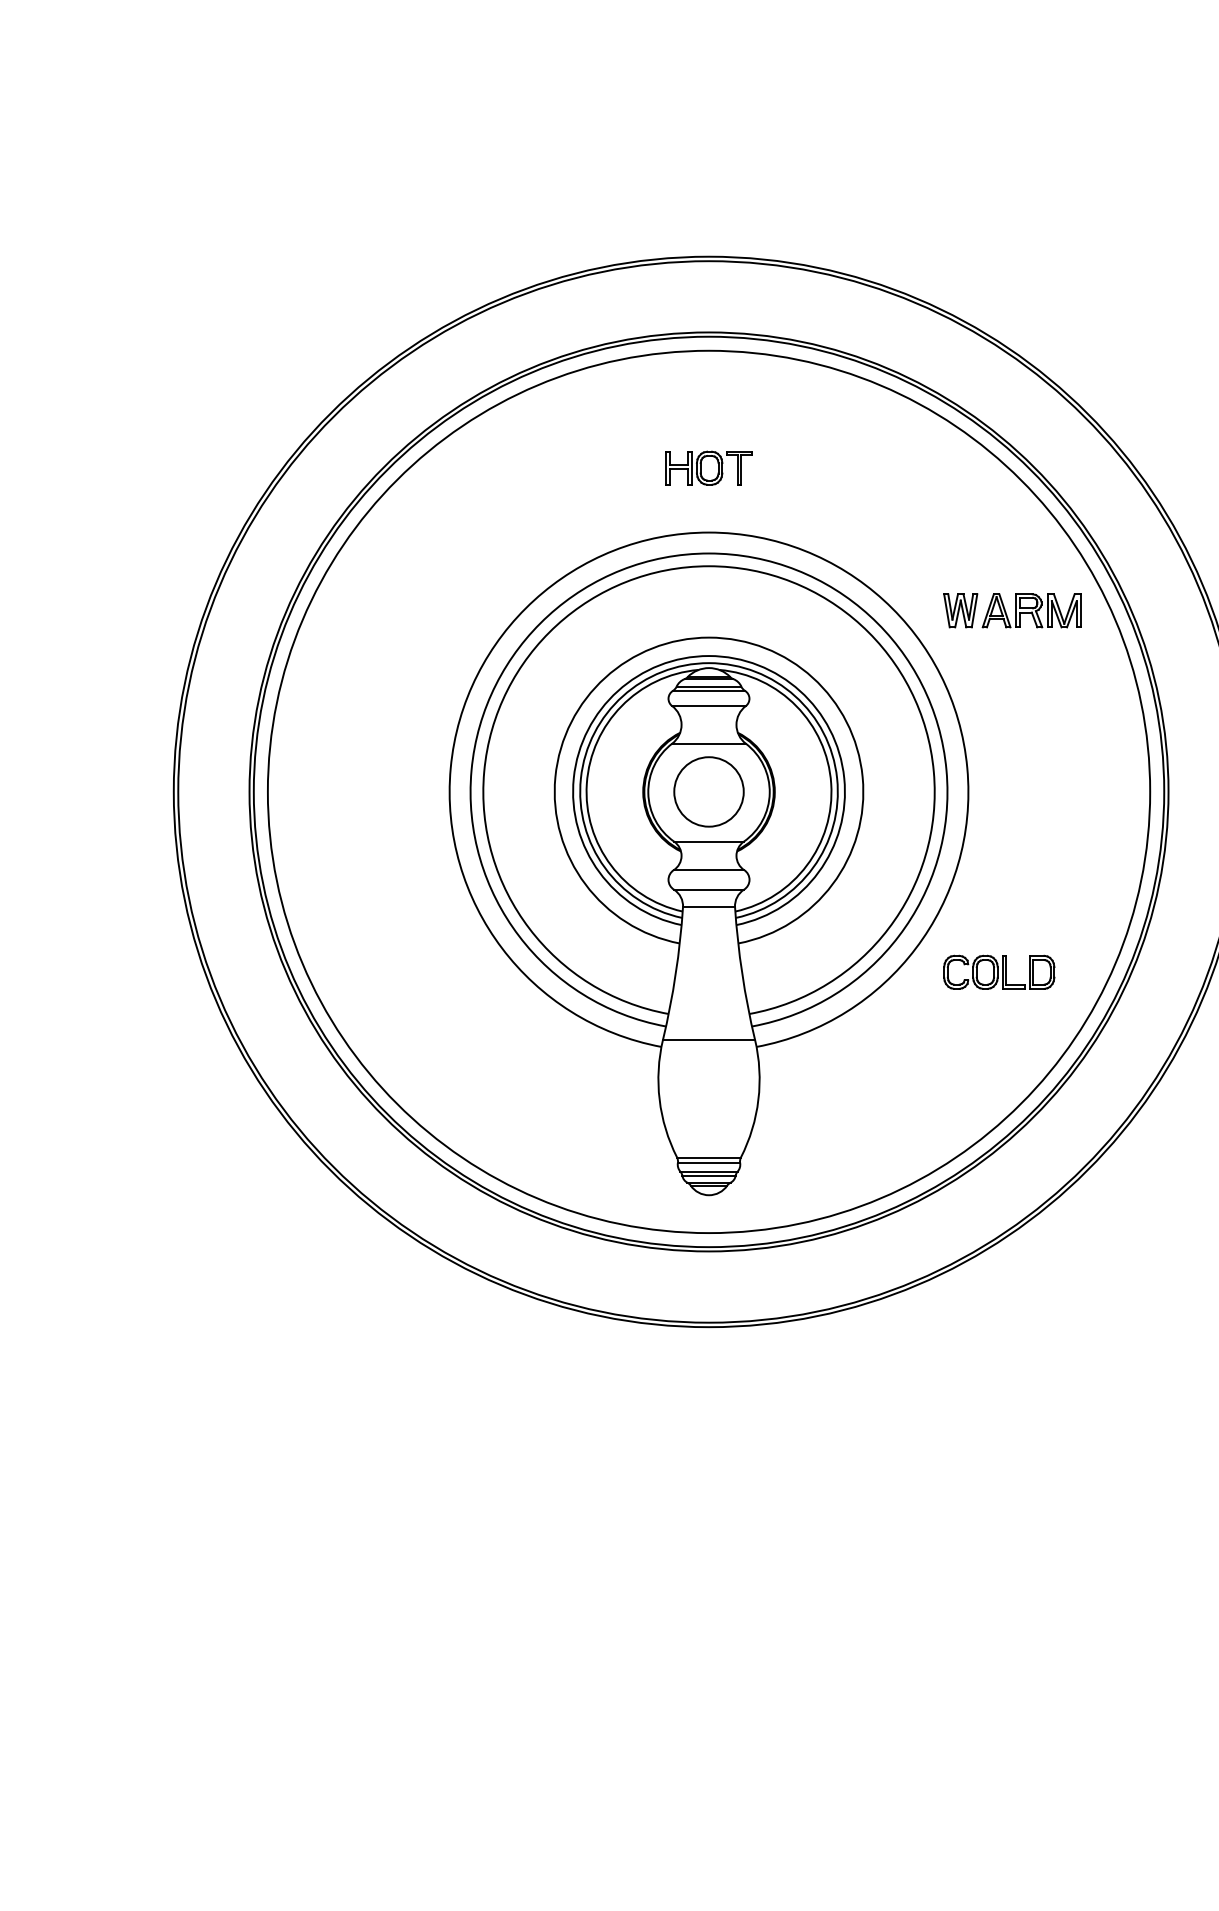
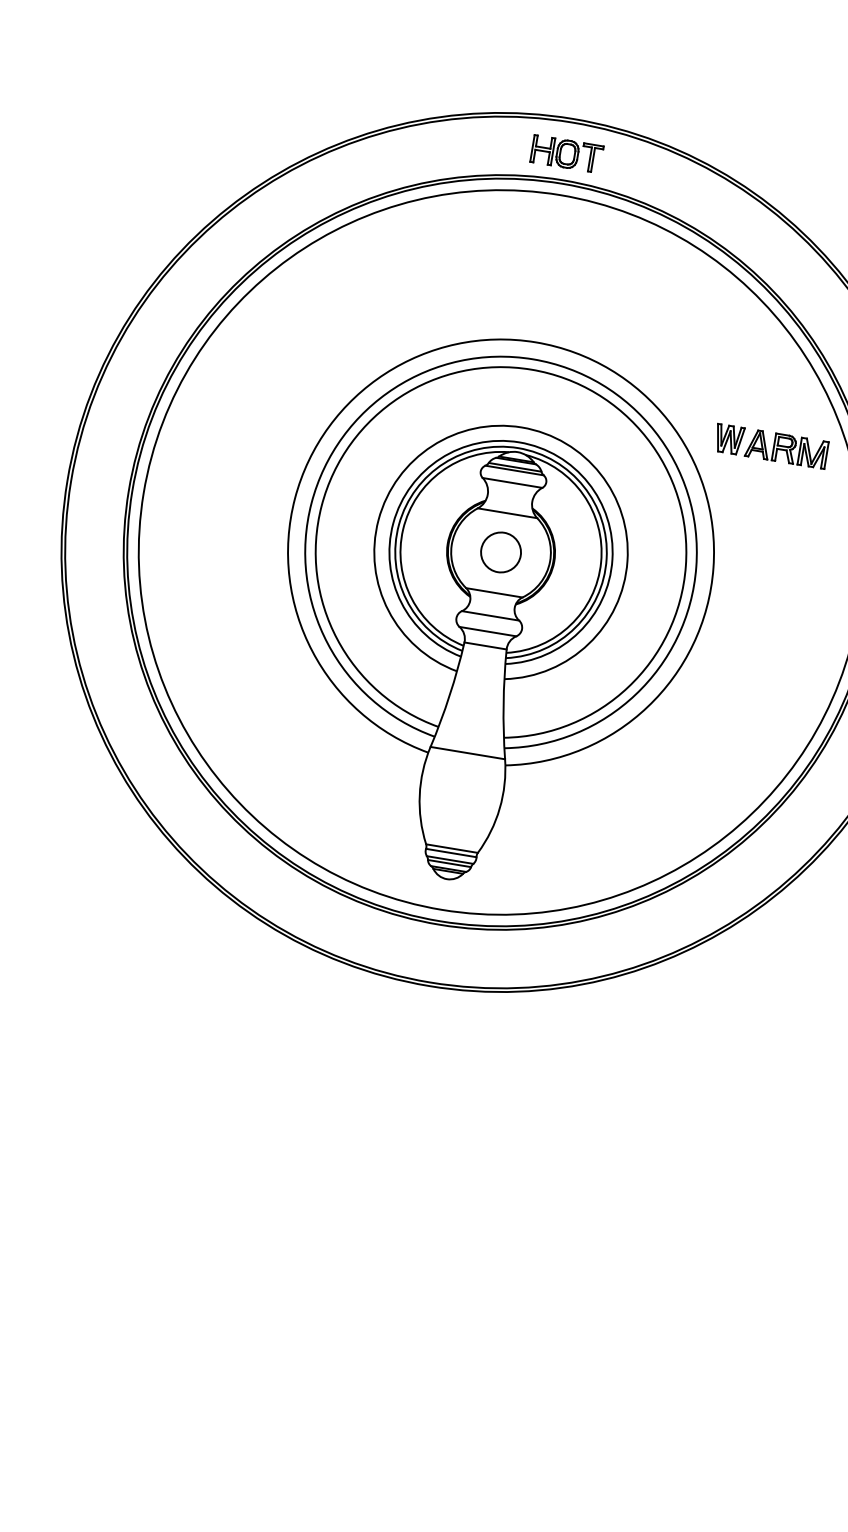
part: (708, 467) -> (566, 153), moved
circle: (708, 791) -> (500, 552), size x0.7
part: (999, 971) -> (712, 736), removed

